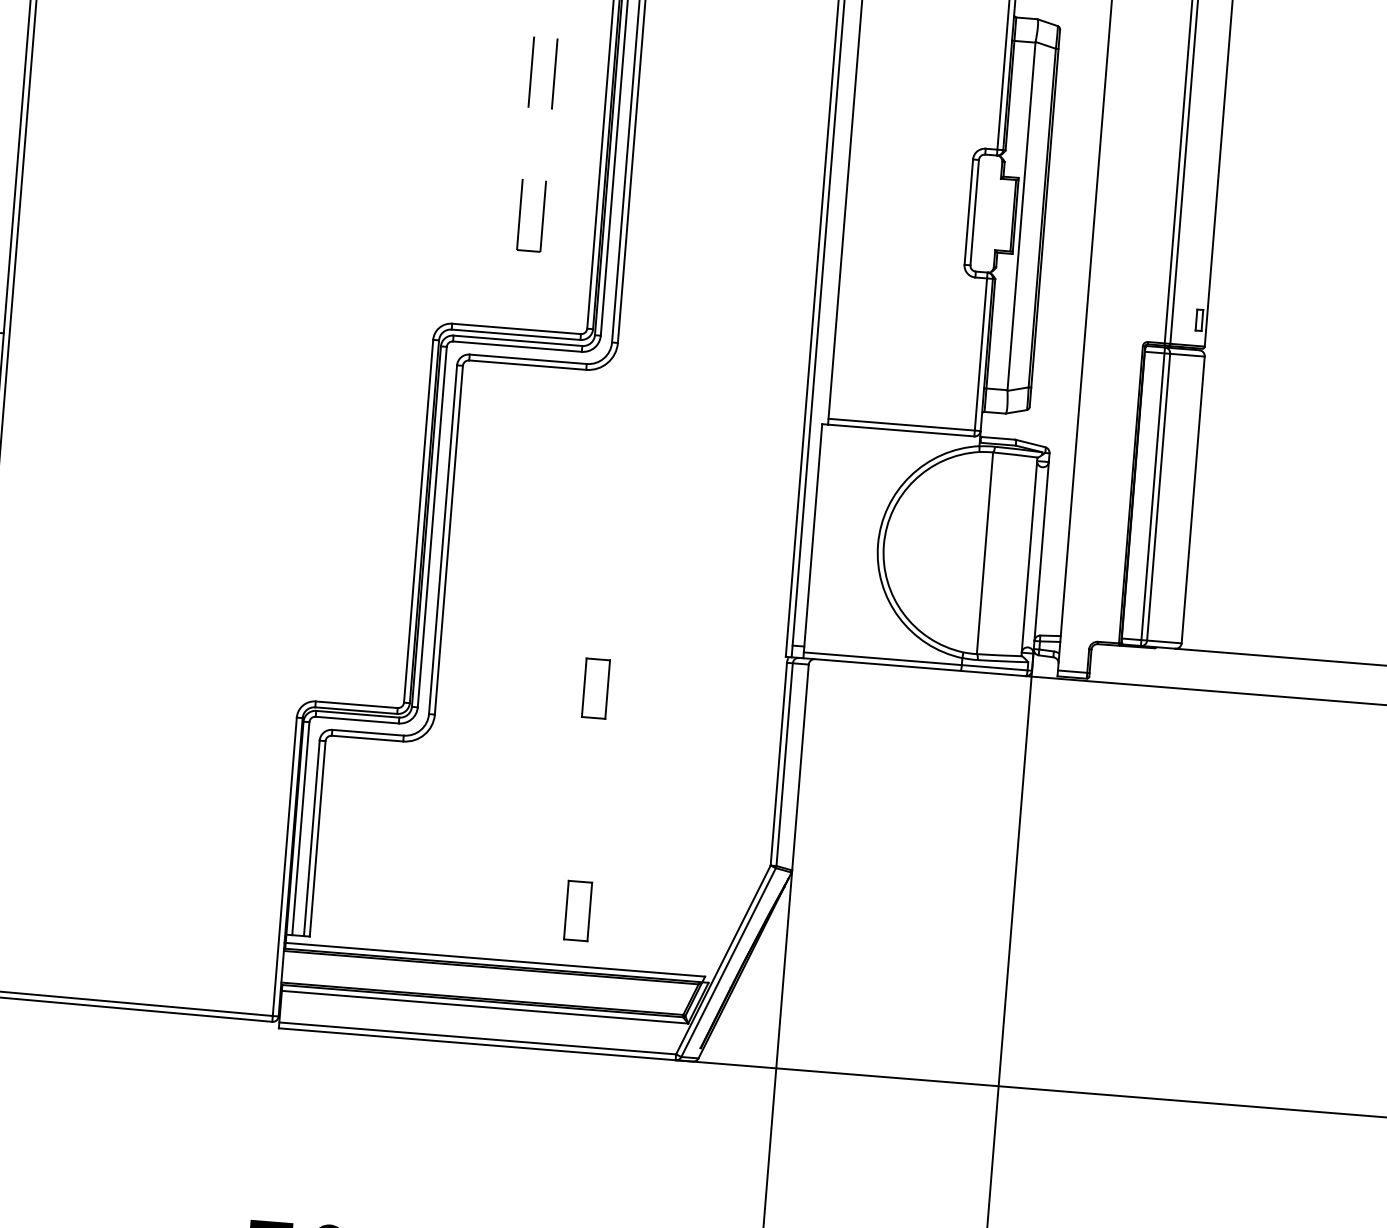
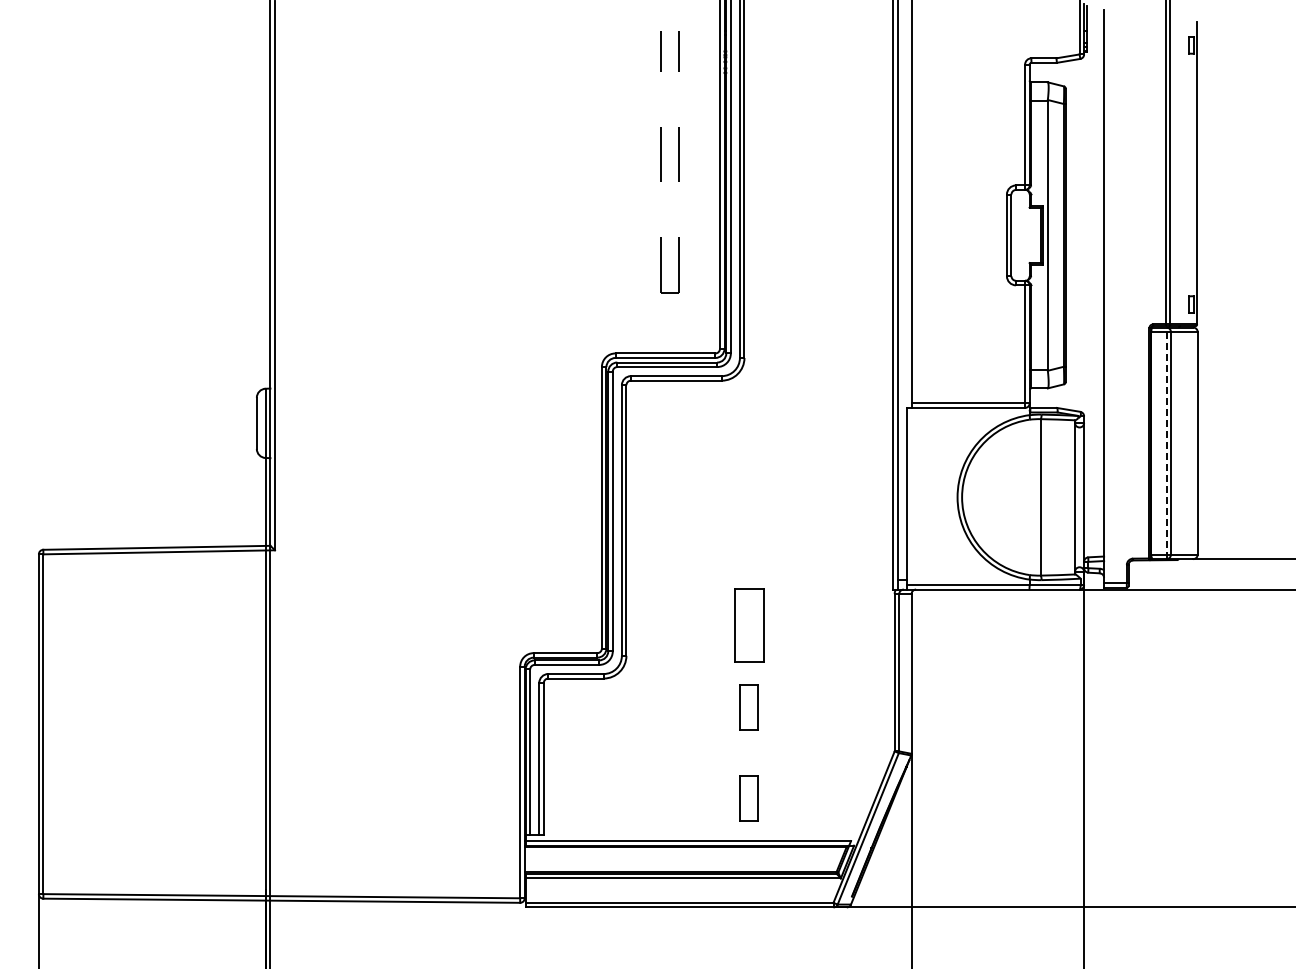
line: (1152, 496) -> (1166, 443), solid -> dashed
part: (595, 688) -> (748, 625), size x1.6
part: (586, 793) -> (748, 707), added

